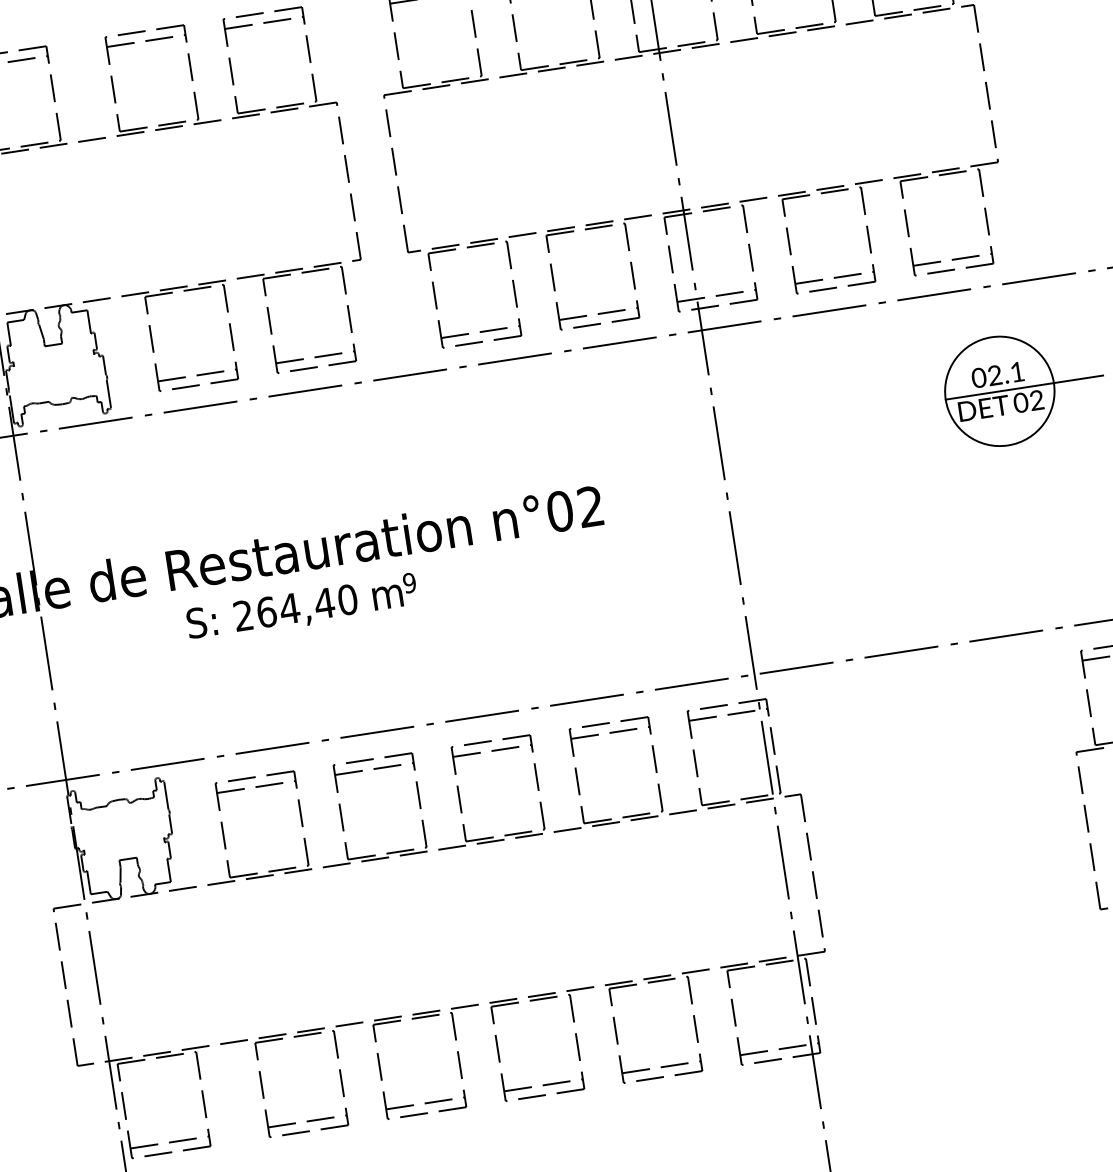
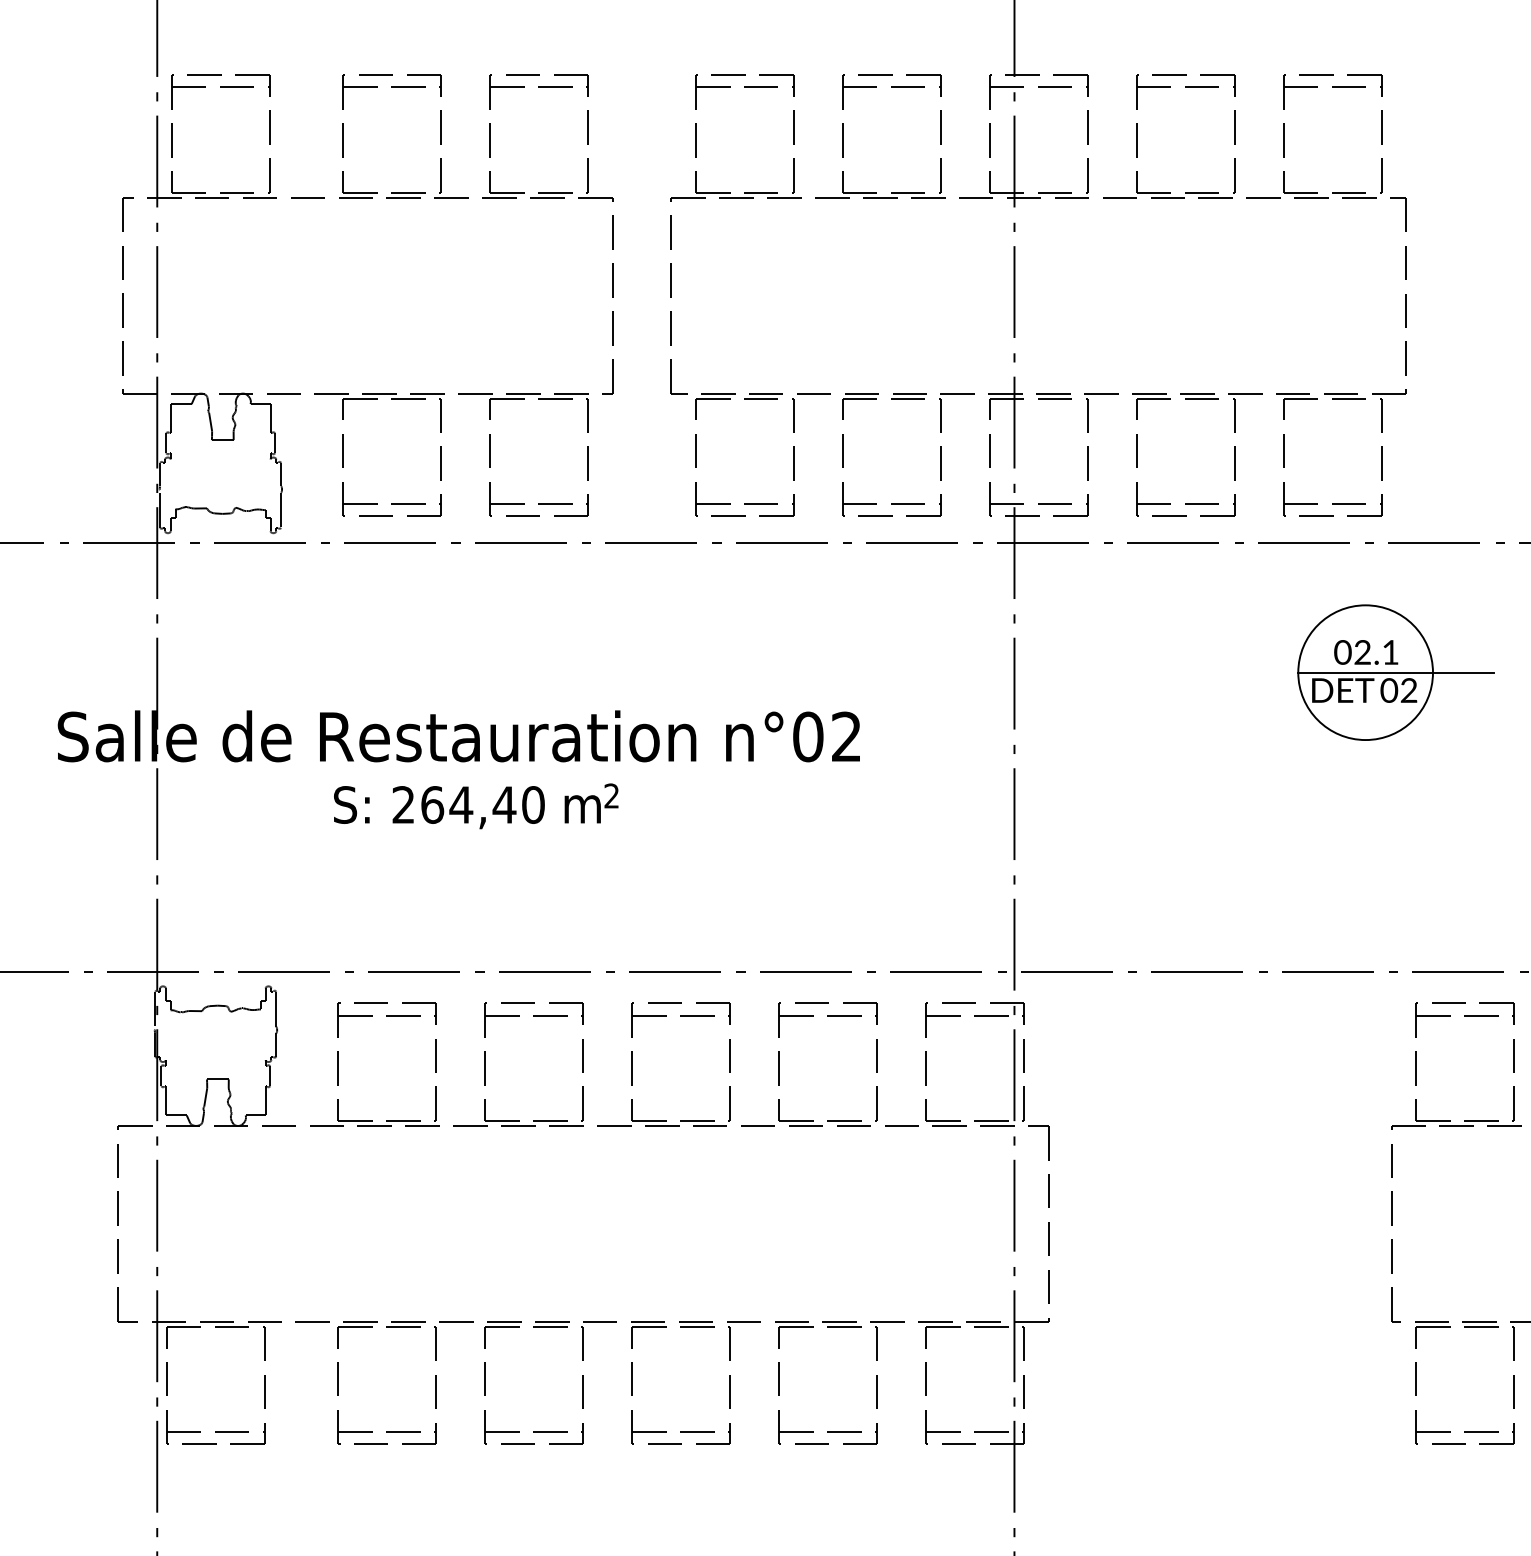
text: (409, 582) -> (611, 795), 9 -> 2

